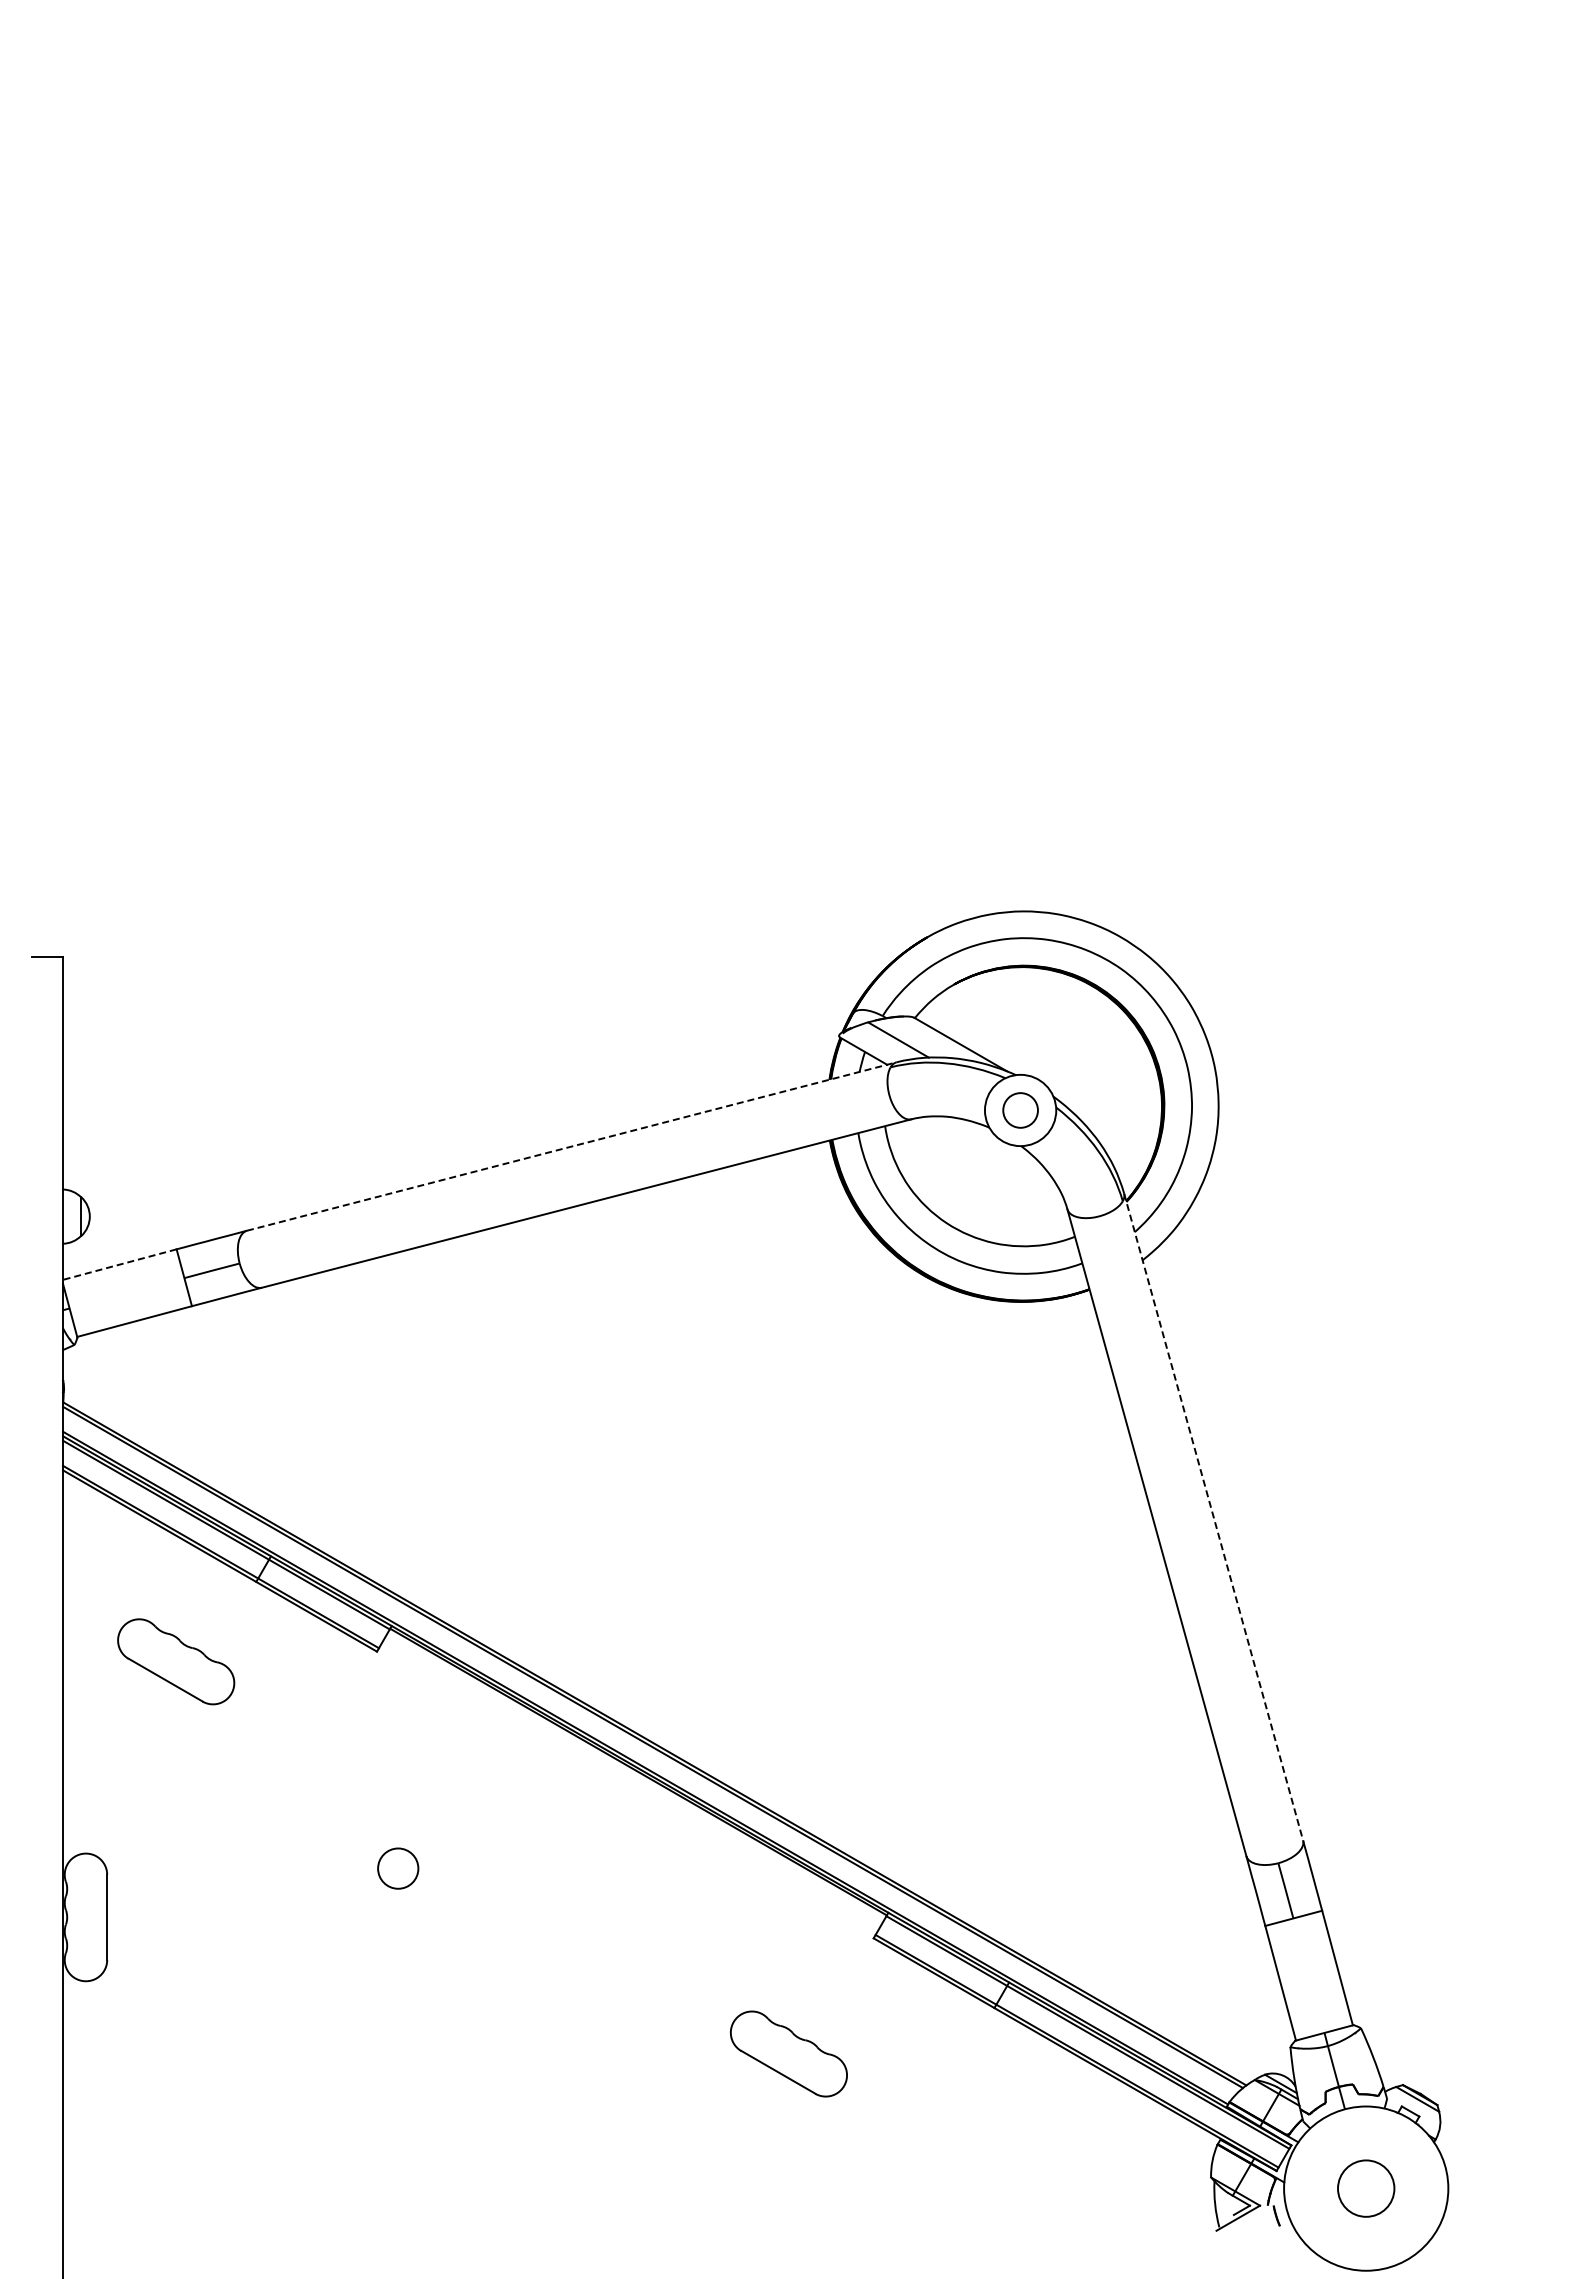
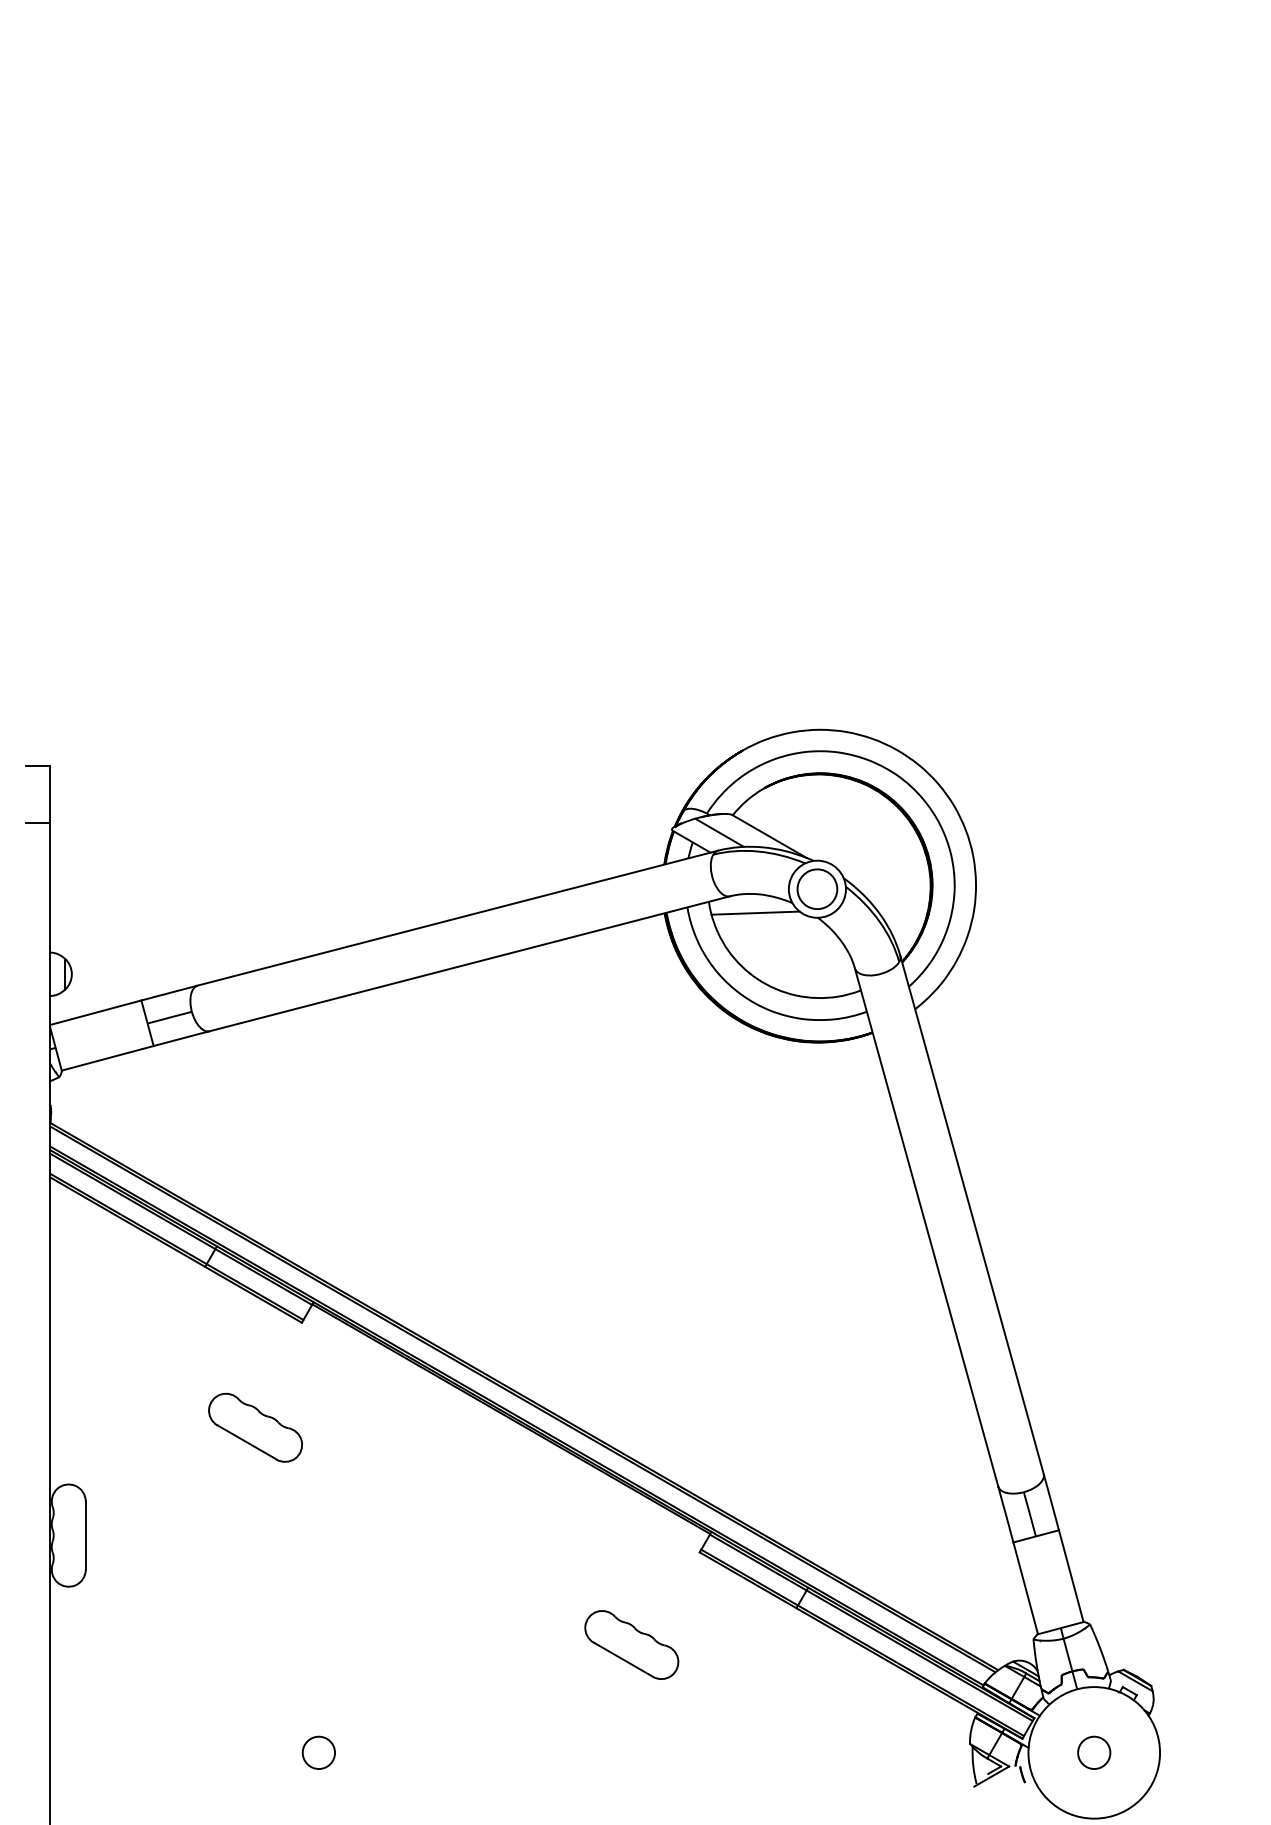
line: (47, 1027) -> (37, 822), added
circle: (1020, 1110) -> (817, 889), size x1.43
line: (943, 1140) -> (755, 913), added
line: (571, 1146) -> (457, 918), dashed -> solid
line: (119, 1264) -> (95, 1012), dashed -> solid
line: (1213, 1517) -> (971, 1215), dashed -> solid
part: (176, 1661) -> (255, 1427), moved
circle: (398, 1868) -> (319, 1752), moved
circle: (1366, 2188) -> (1094, 1752), size x0.71

